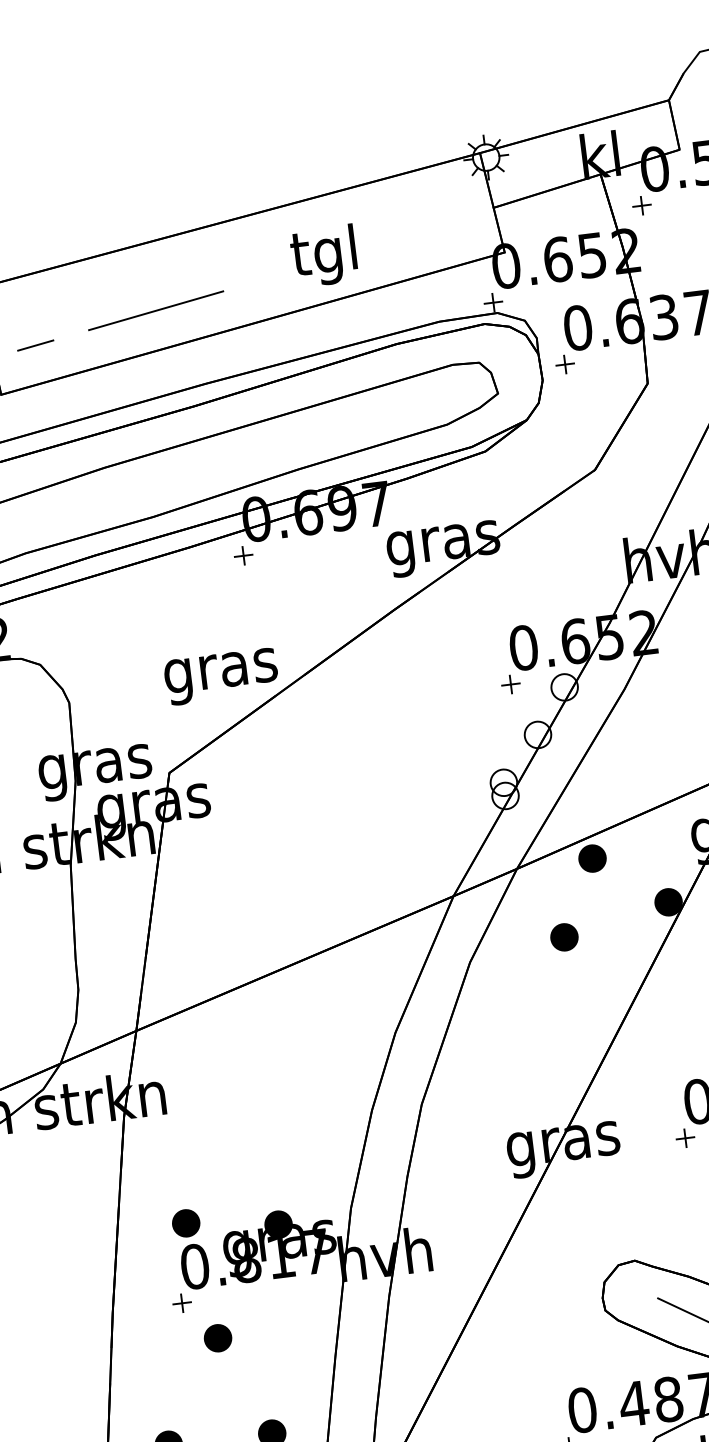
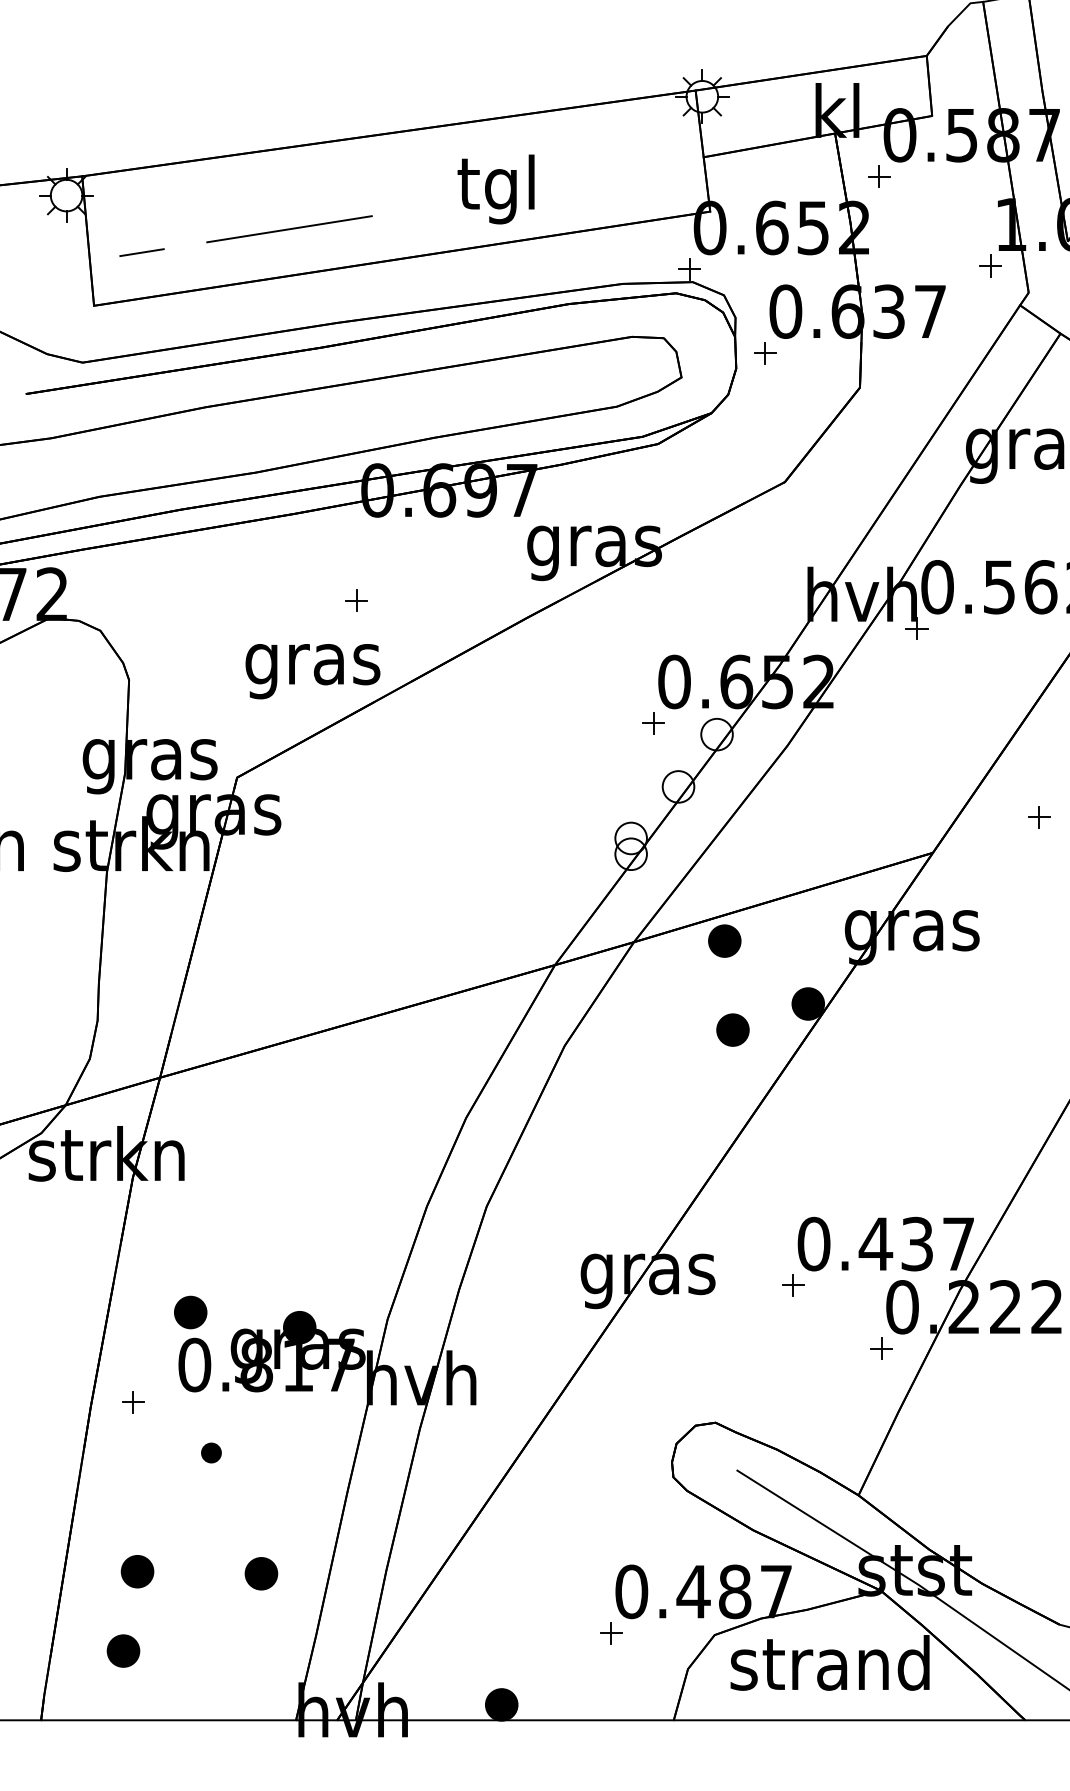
part: (243, 555) -> (356, 600), moved
part: (563, 936) -> (732, 1029), moved
part: (182, 1303) -> (133, 1402), moved
part: (218, 1337) -> (211, 1452), size x0.6

